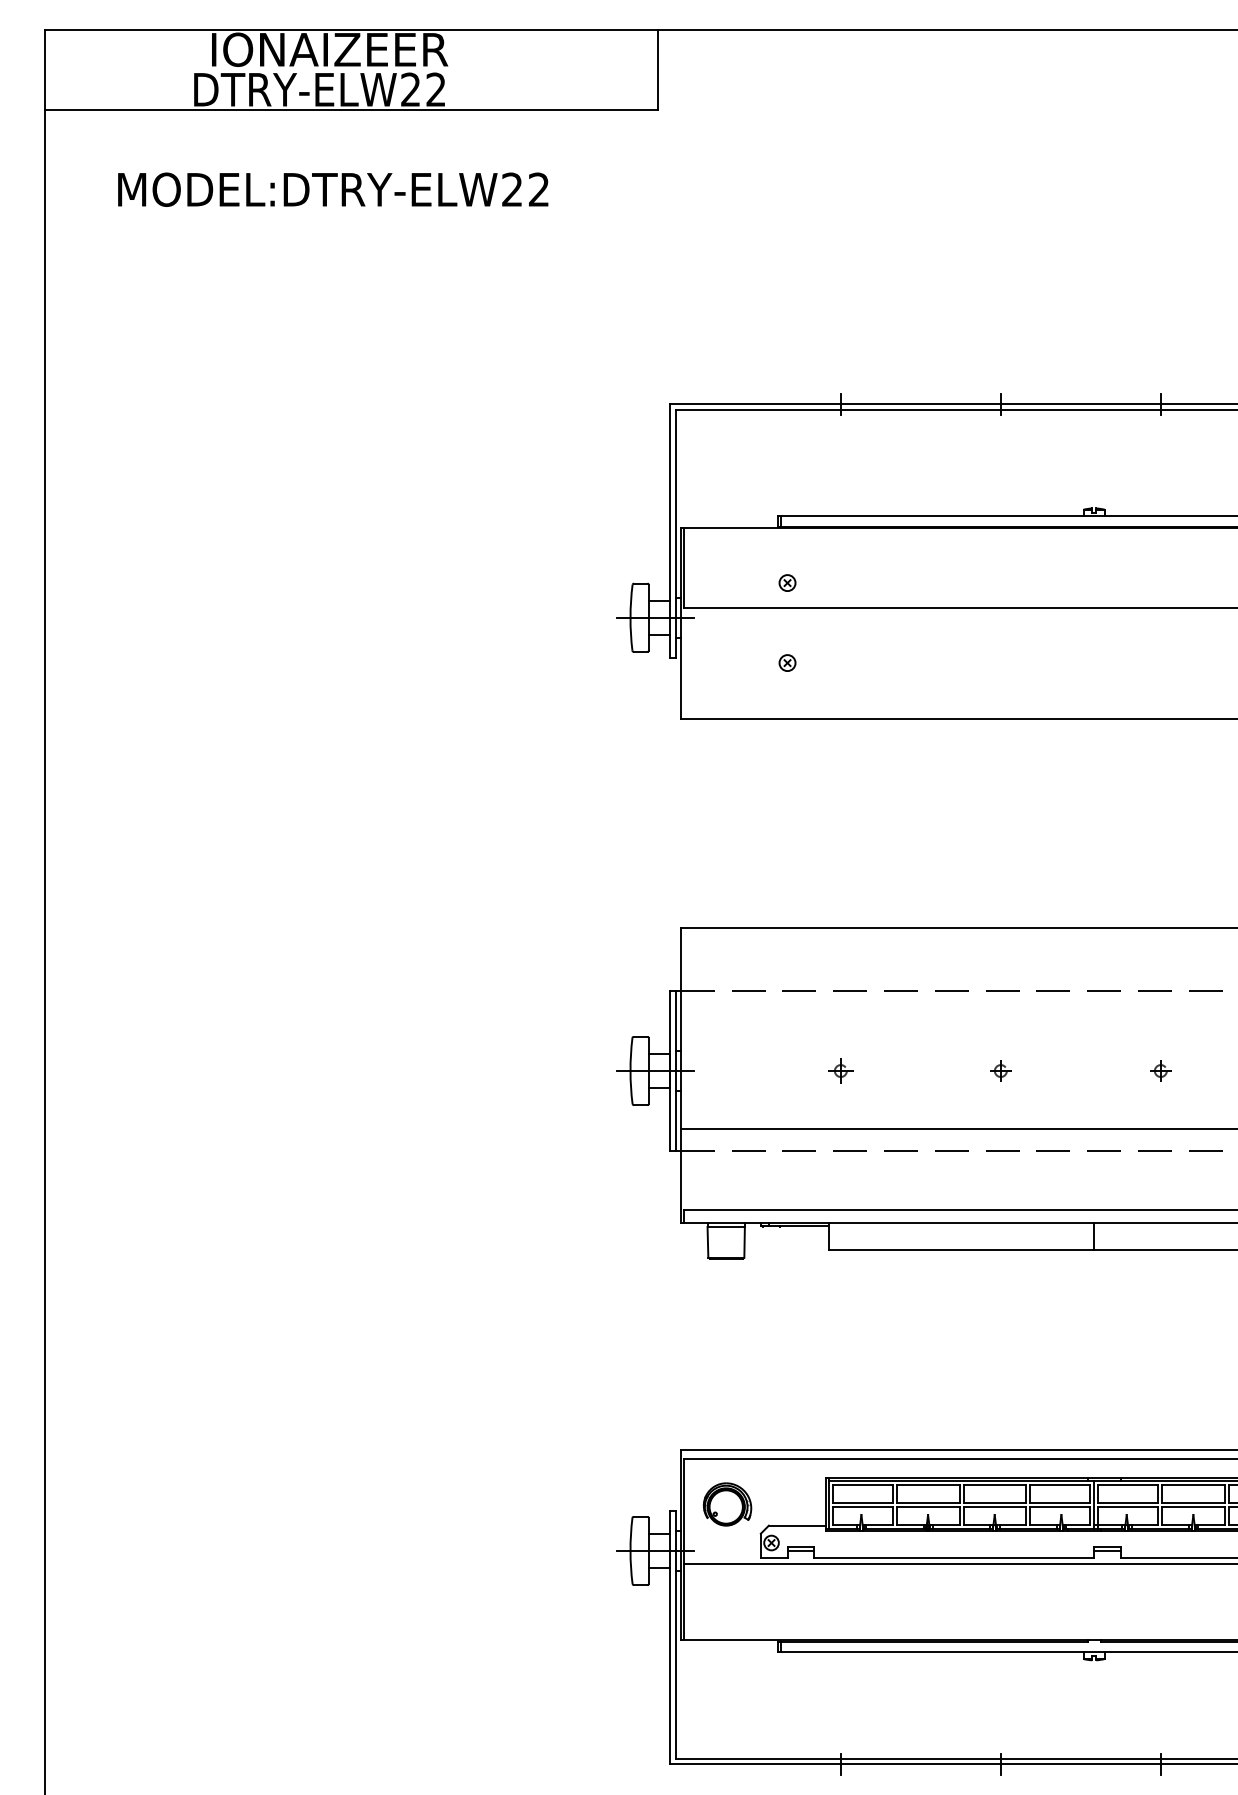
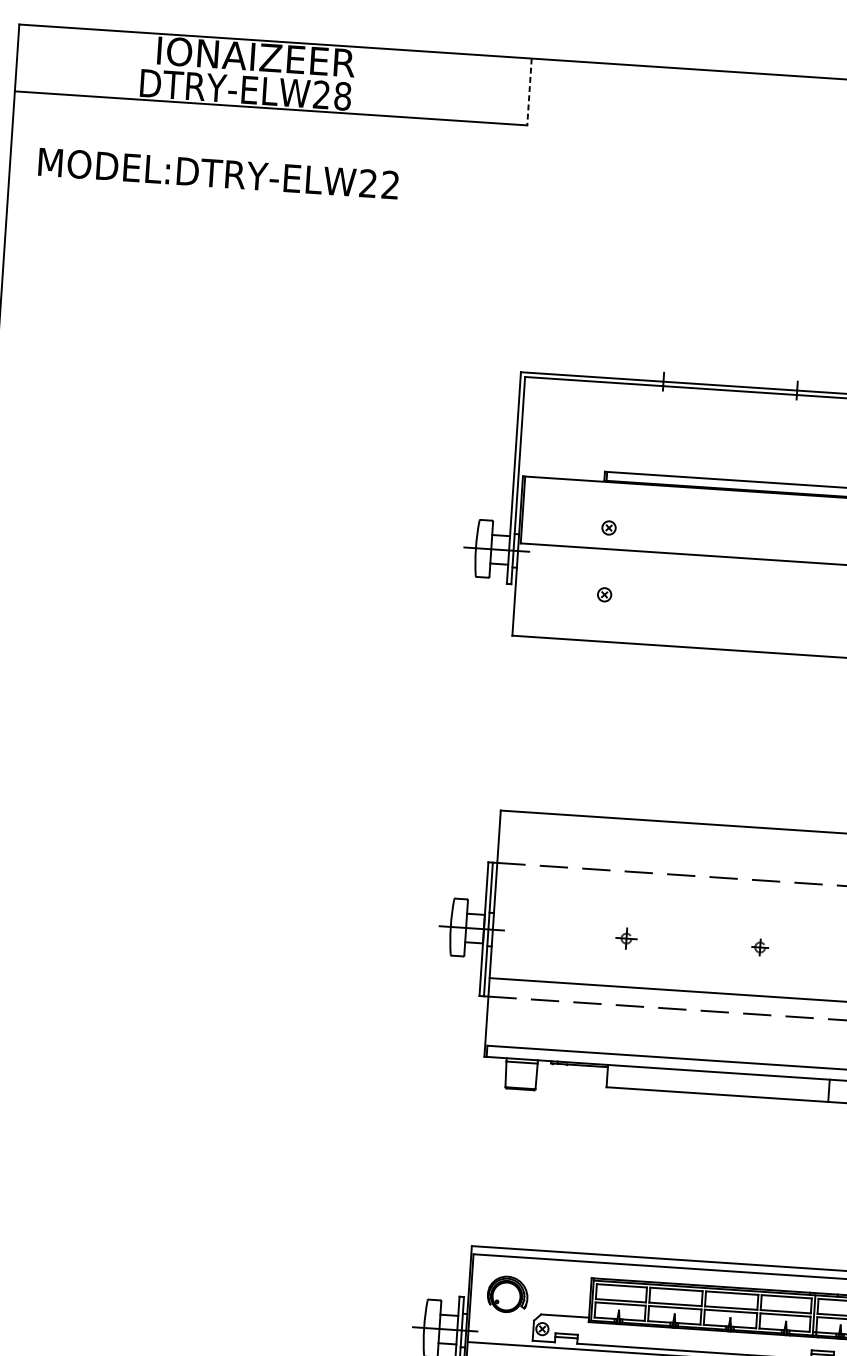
line: (658, 69) -> (529, 91), solid -> dashed
text: (436, 89) -> (343, 96), DTRY-ELW22 -> DTRY-ELW28
text: (333, 189) -> (218, 173), moved

